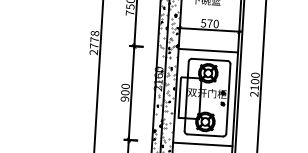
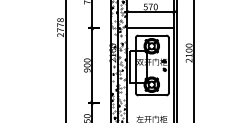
line: (202, 144) -> (150, 102), removed

